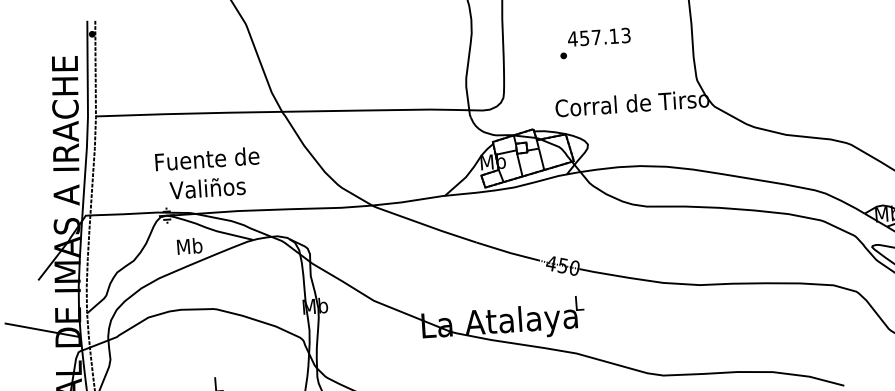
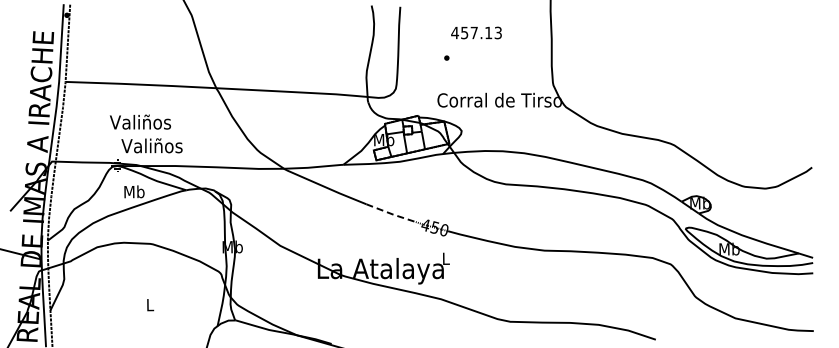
text: (599, 36) -> (476, 32), moved
text: (206, 158) -> (152, 121), Fuente de -> Valiños
line: (508, 251) -> (391, 213), solid -> dashed

